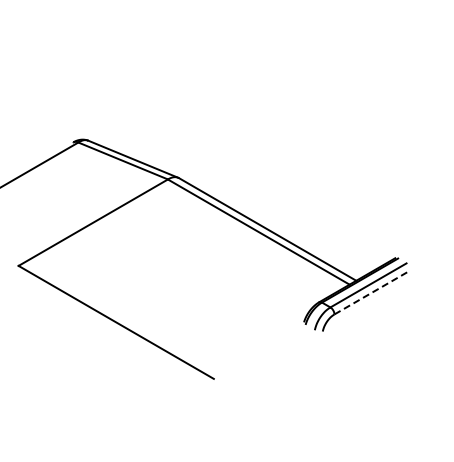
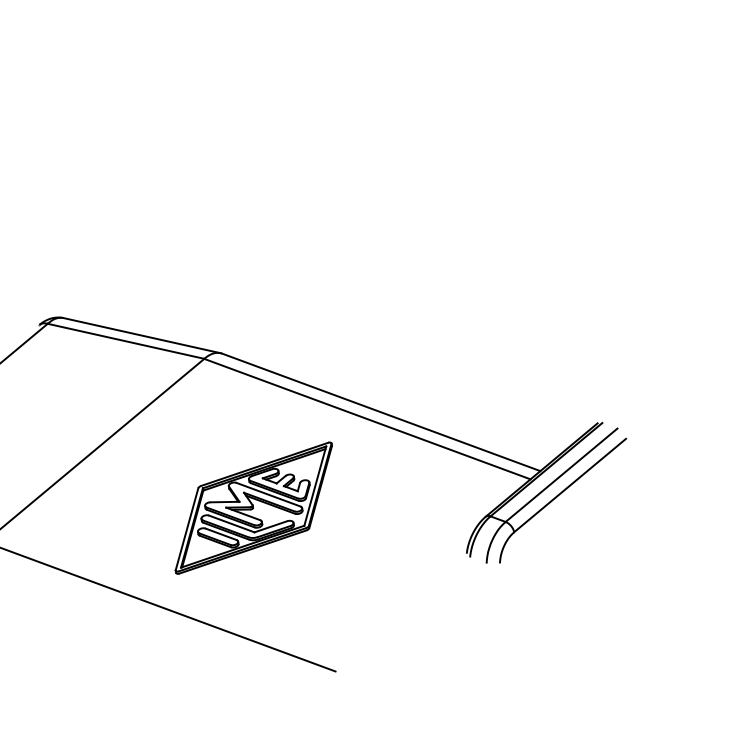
part: (181, 273) -> (252, 508), added
line: (372, 292) -> (570, 485), dashed -> solid

